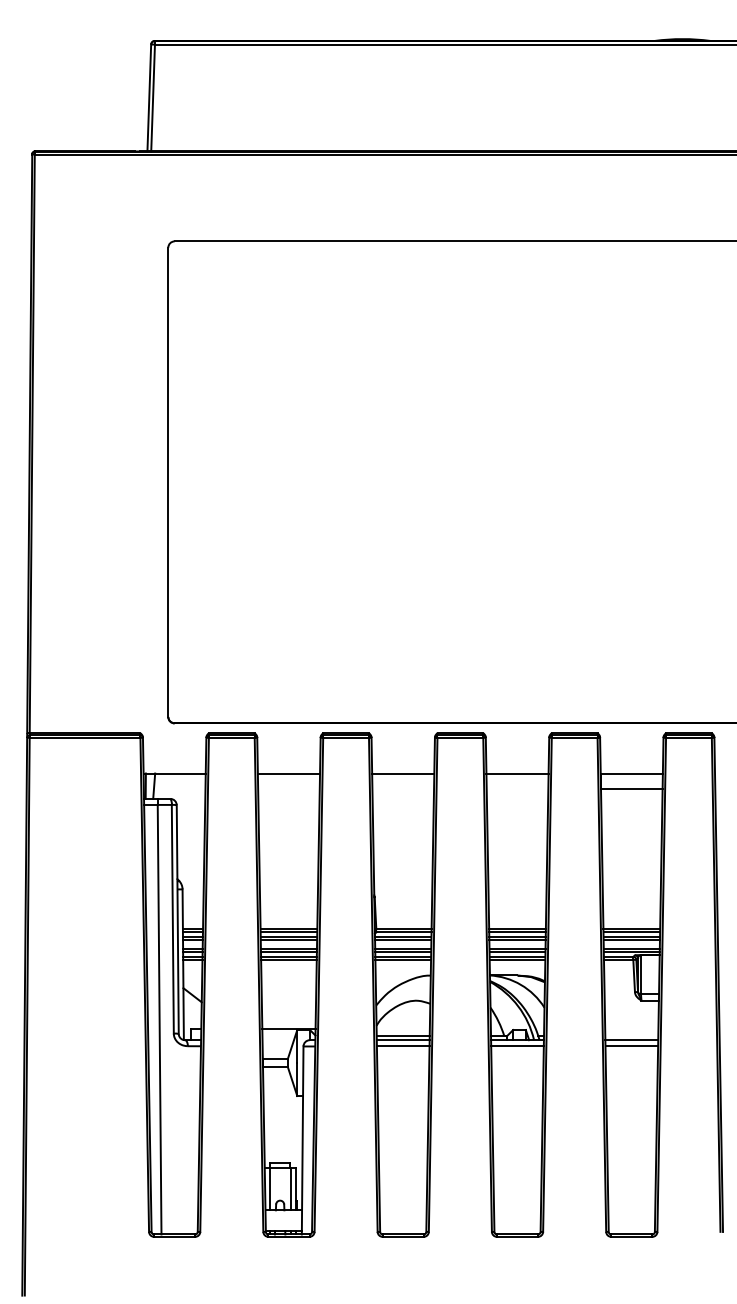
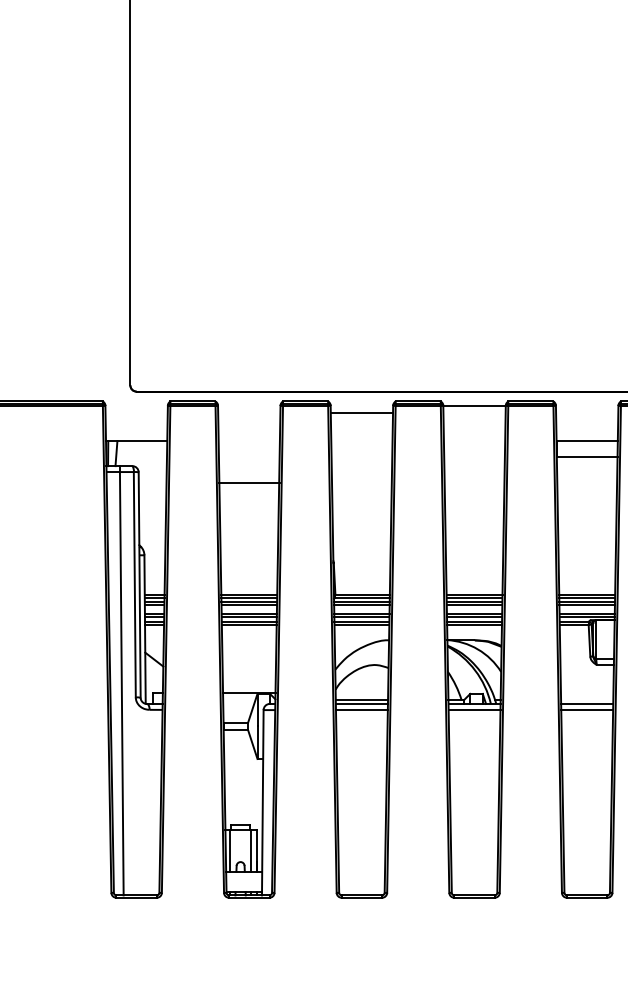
line: (288, 773) -> (248, 483), moved
line: (403, 773) -> (362, 412), moved
line: (517, 773) -> (474, 405), moved

